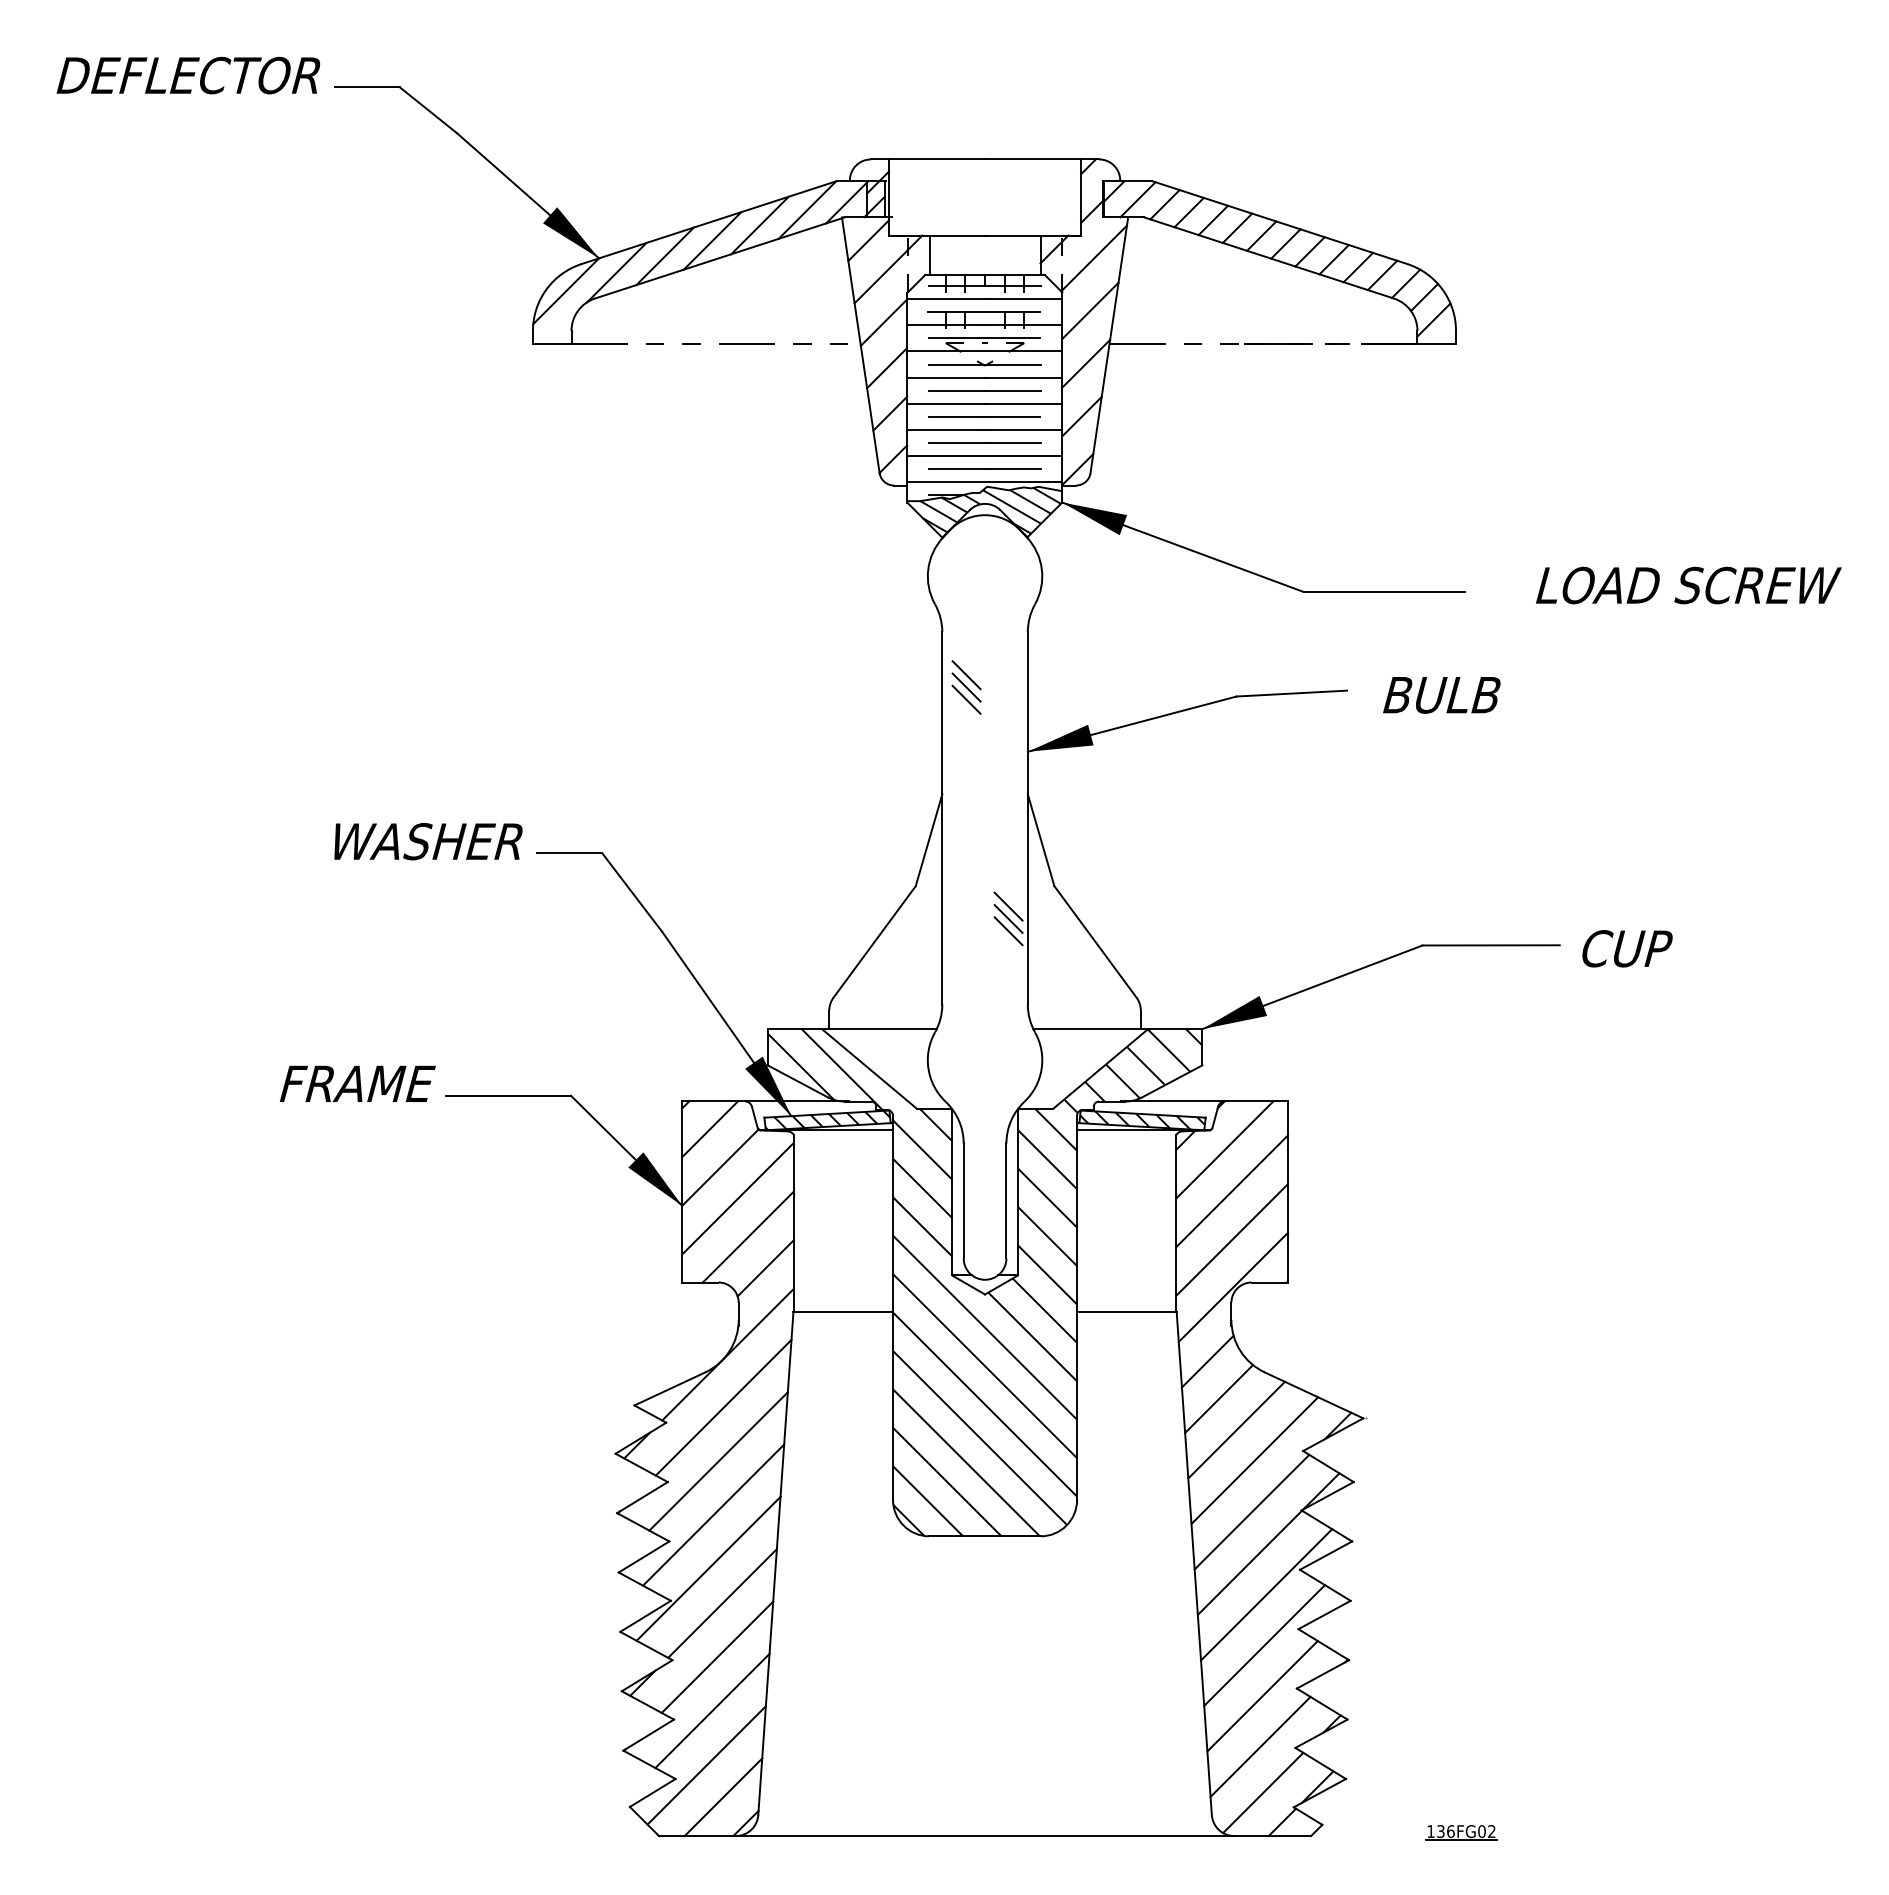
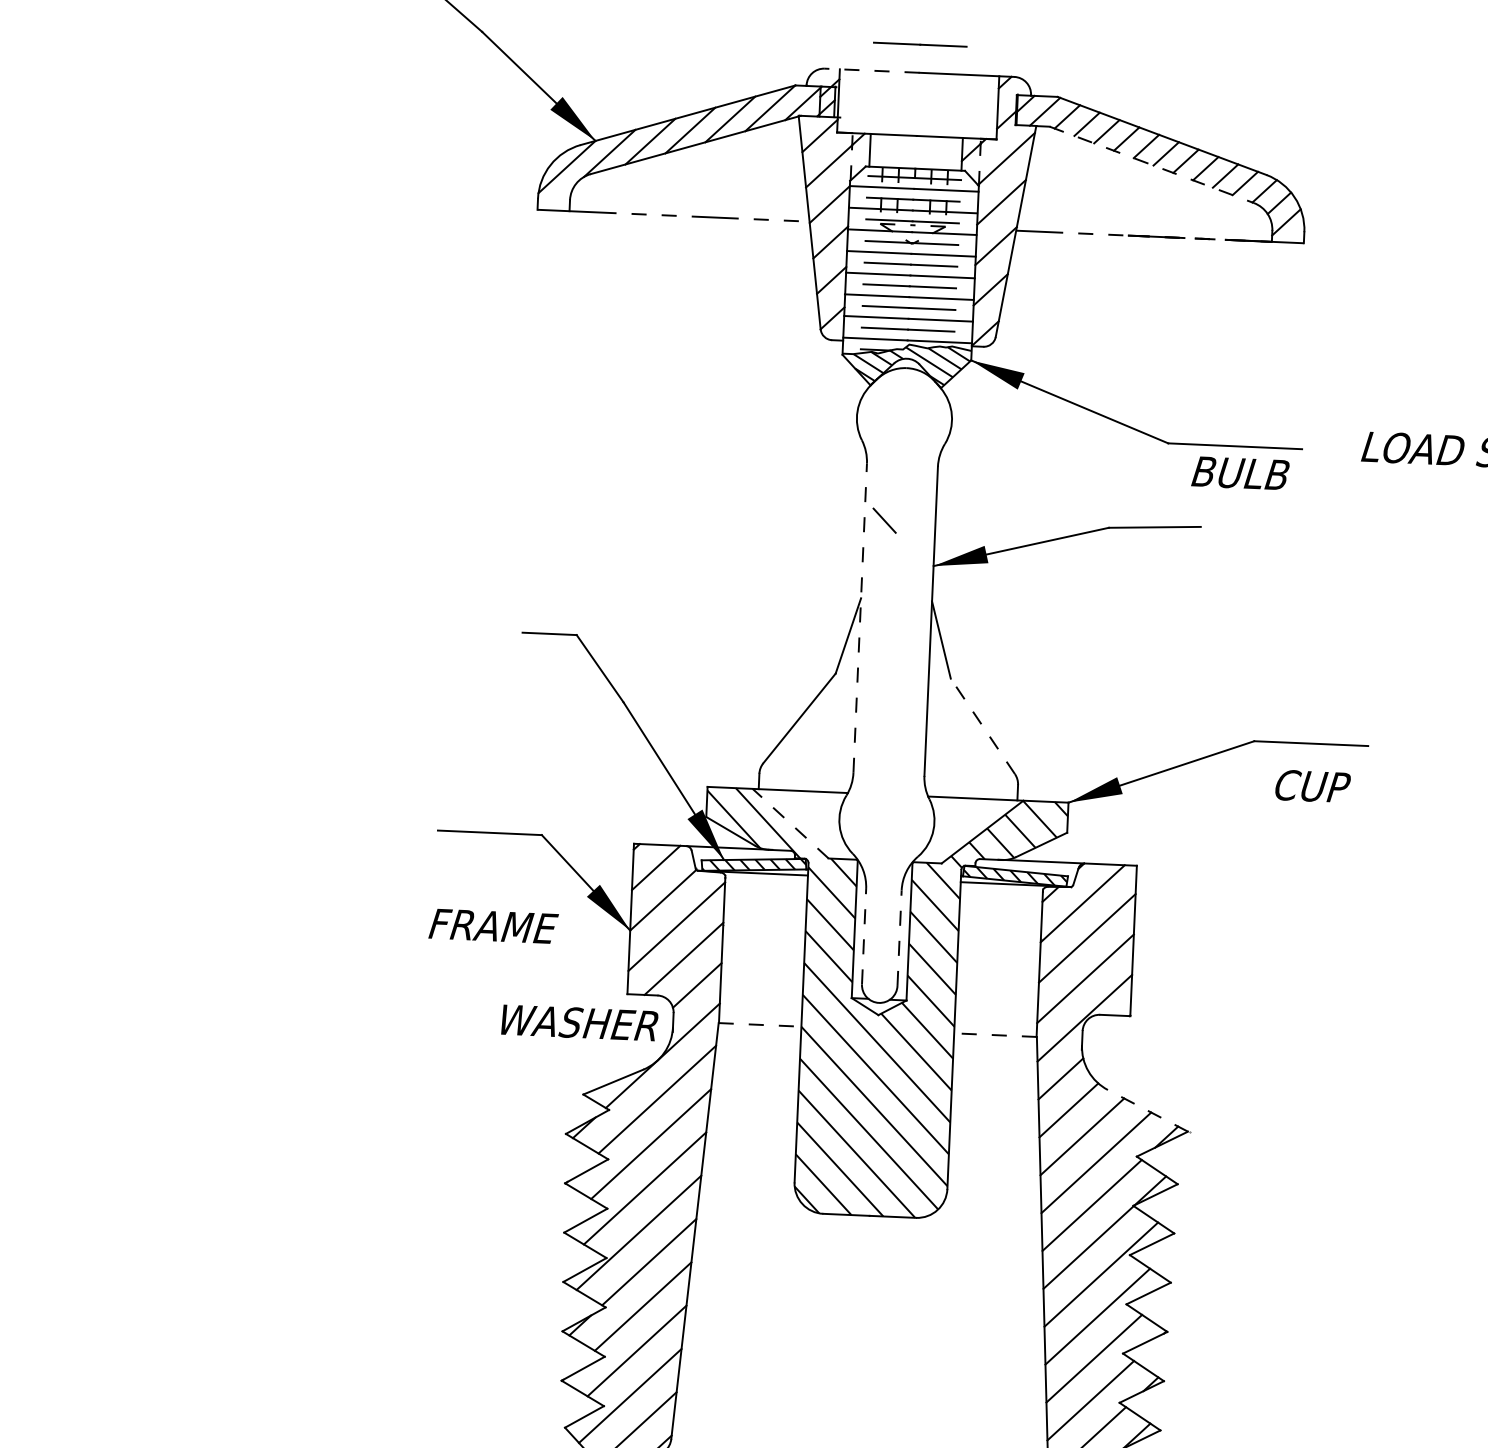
line: (984, 125) -> (920, 44), added
line: (927, 159) -> (871, 70), solid -> dashed
line: (1269, 258) -> (1152, 165), solid -> dashed
line: (966, 675) -> (885, 500), removed
line: (966, 687) -> (885, 510), removed
text: (1441, 695) -> (1240, 473), moved
line: (942, 817) -> (860, 617), solid -> dashed
text: (428, 841) -> (579, 1022), moved
line: (1008, 906) -> (911, 693), removed
line: (1008, 918) -> (911, 703), removed
line: (1008, 931) -> (911, 714), removed
line: (1095, 941) -> (982, 726), solid -> dashed
text: (1627, 948) -> (1313, 786), moved
line: (869, 1068) -> (790, 823), solid -> dashed
text: (357, 1083) -> (493, 925), moved
line: (963, 1200) -> (863, 936), solid -> dashed
line: (1006, 1200) -> (899, 937), solid -> dashed
line: (843, 1312) -> (760, 1024), solid -> dashed
line: (1126, 1312) -> (995, 1035), solid -> dashed
line: (1313, 1395) -> (1147, 1110), solid -> dashed

